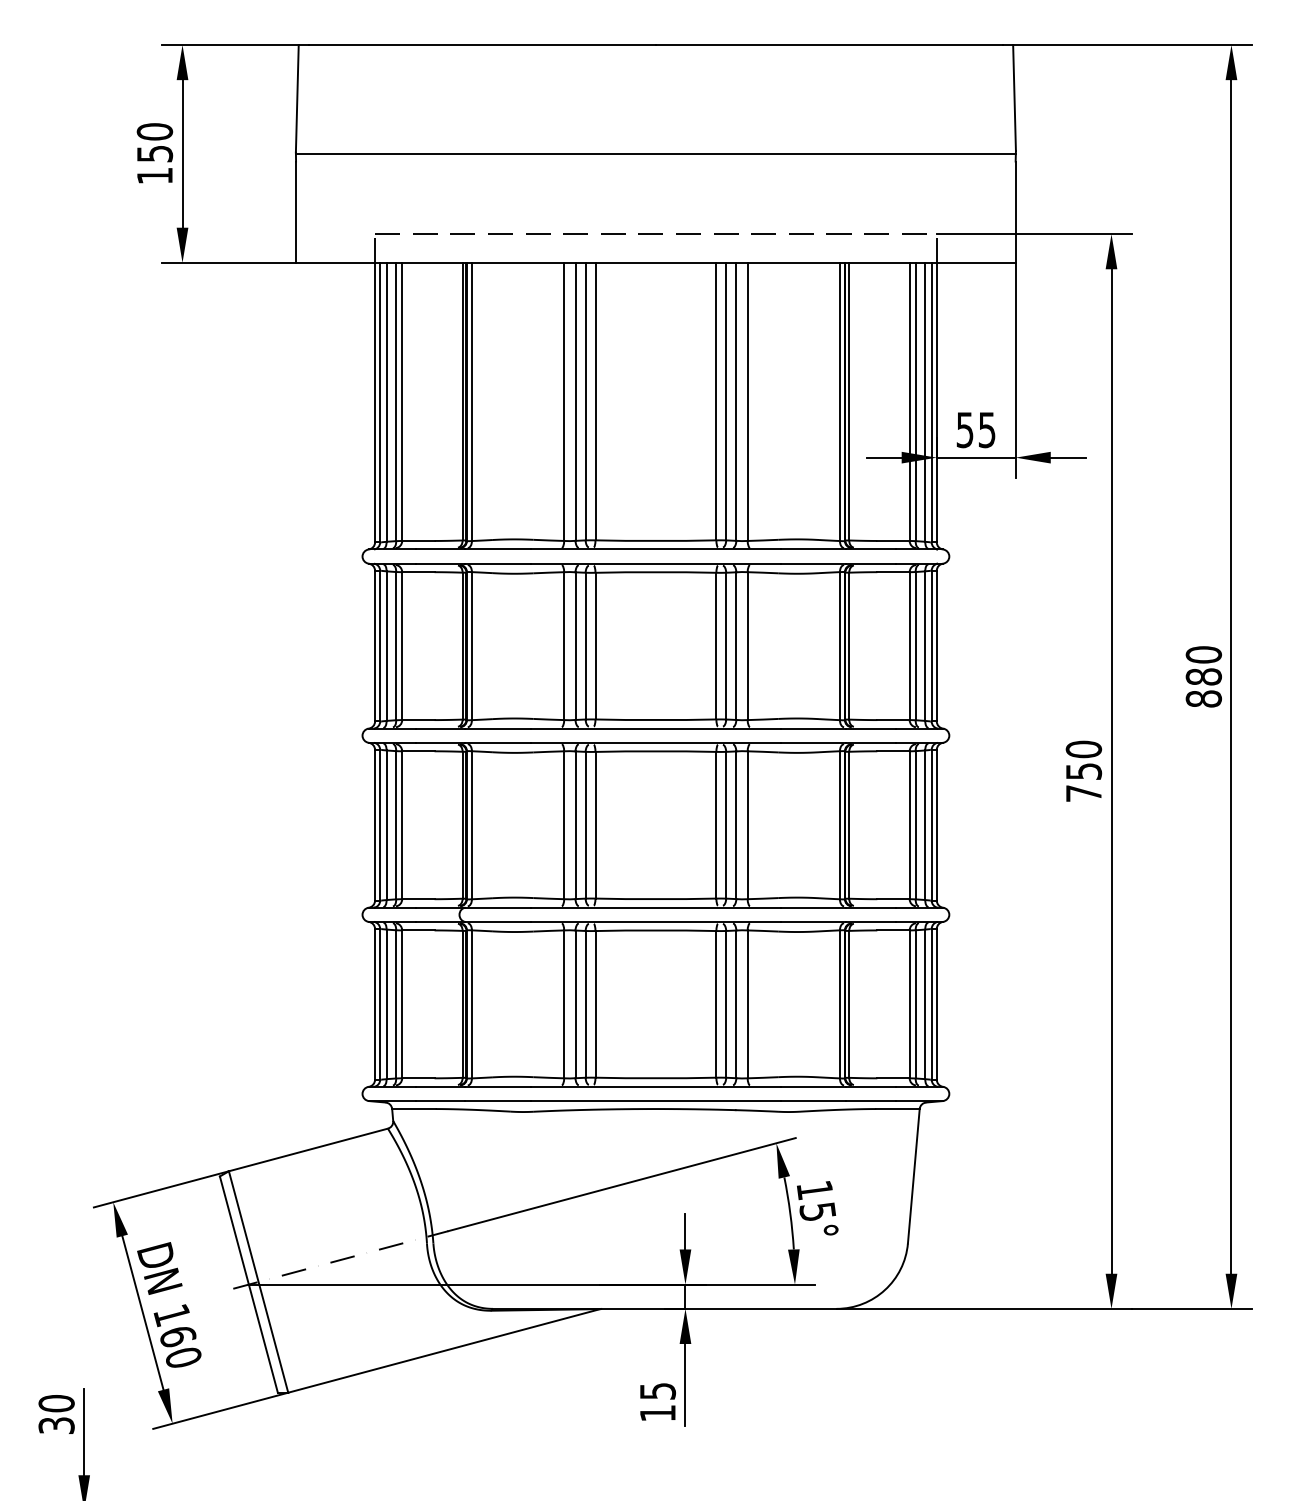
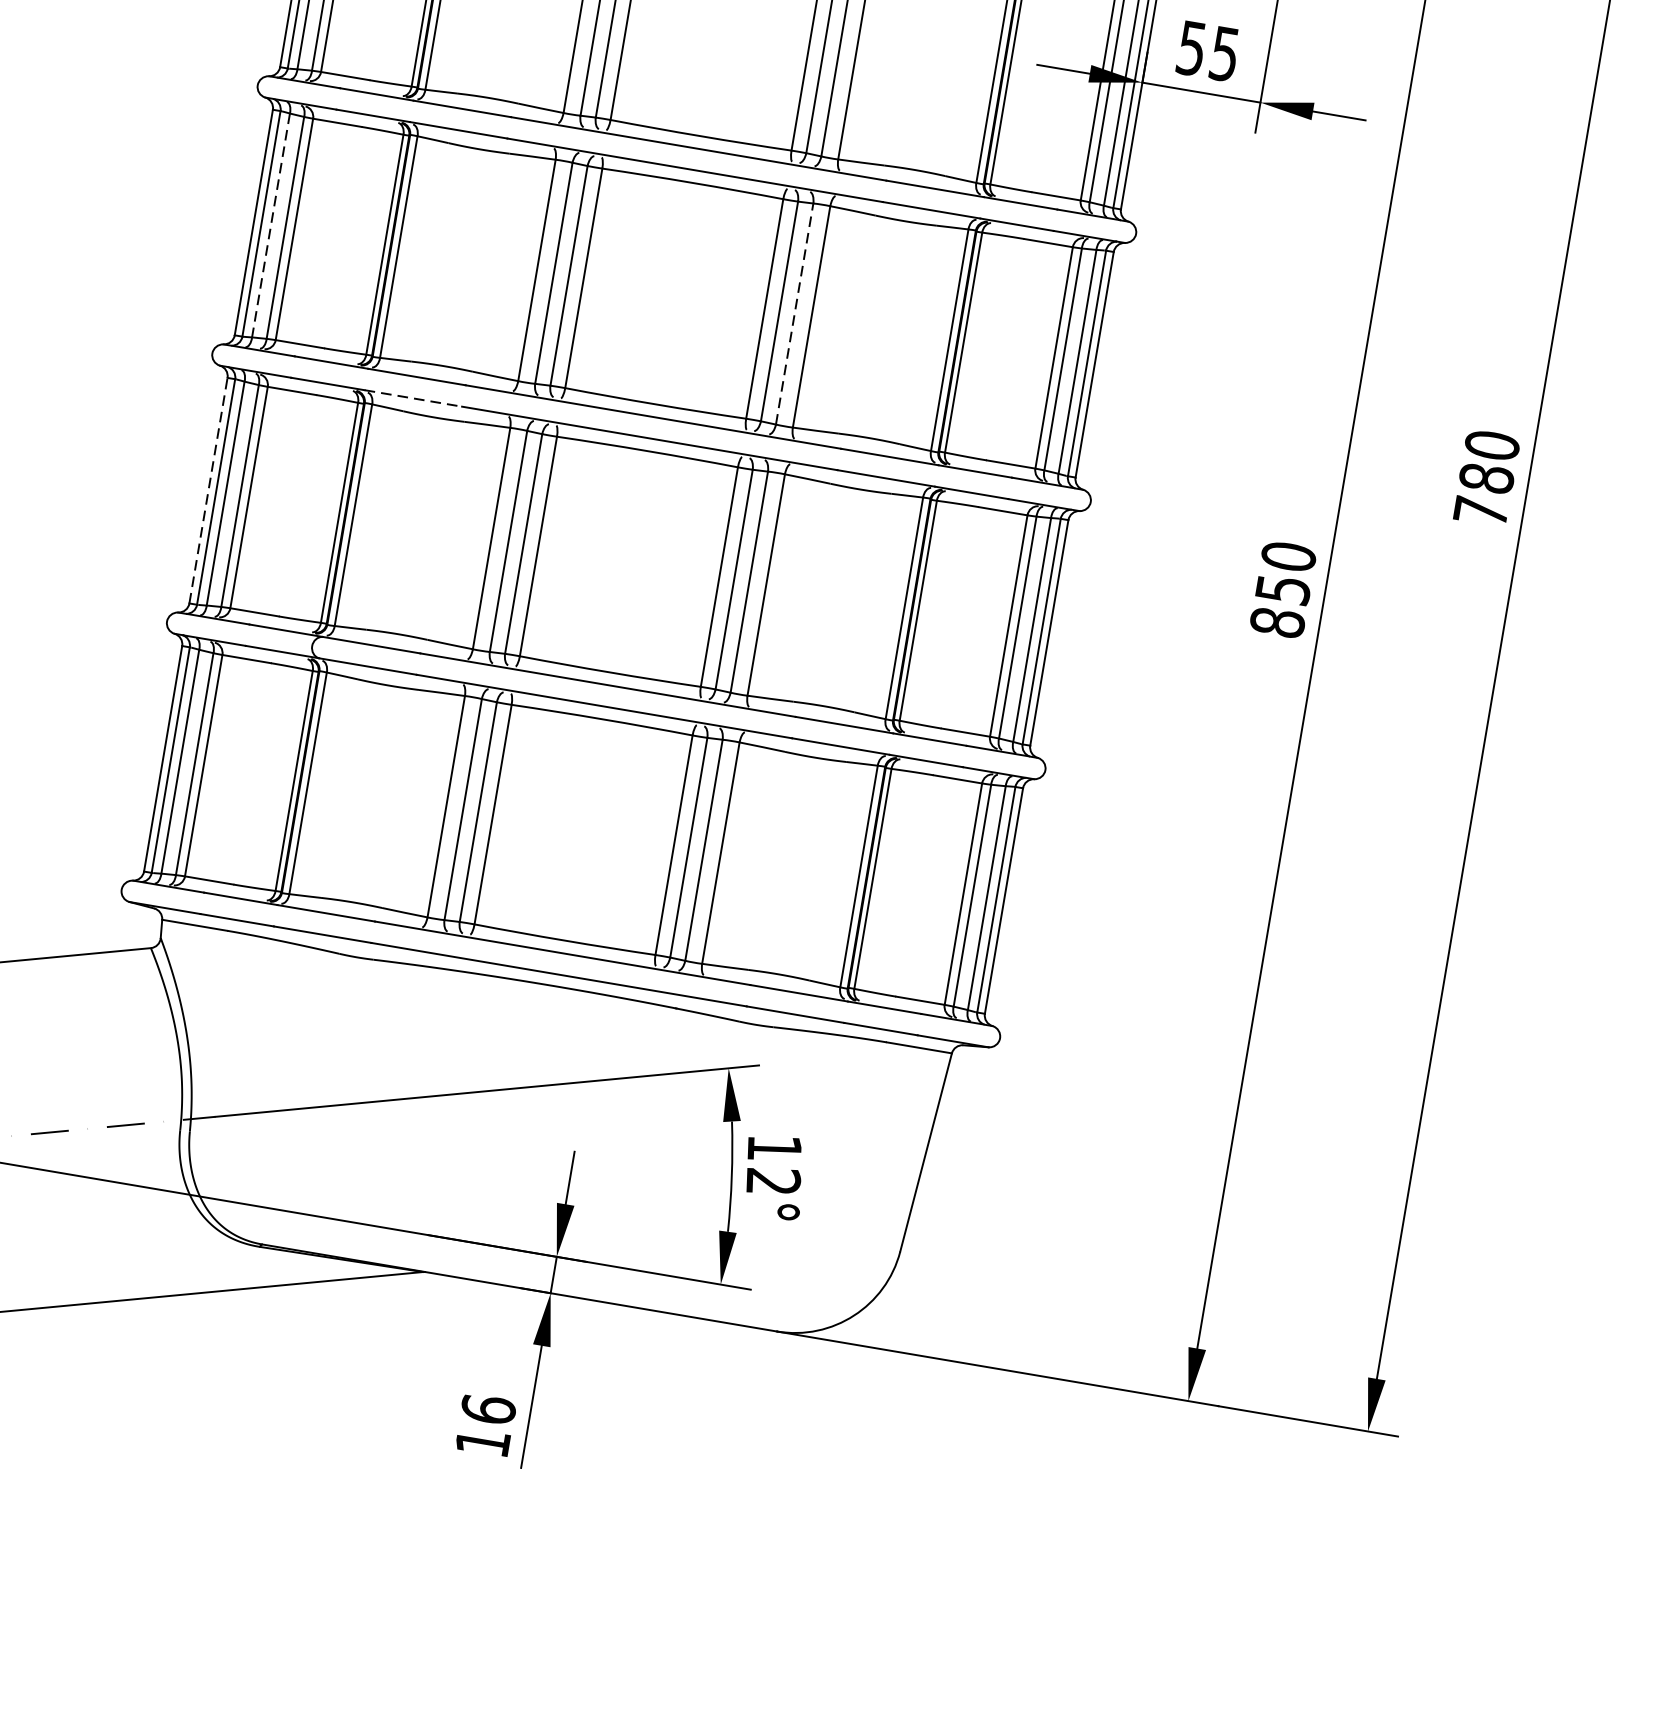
line: (386, 646) -> (270, 225), solid -> dashed
line: (736, 646) -> (794, 314), solid -> dashed
text: (1203, 698) -> (1480, 510), 880 -> 780
line: (497, 742) -> (412, 397), solid -> dashed
text: (1083, 793) -> (1276, 622), 750 -> 850
line: (375, 824) -> (209, 489), solid -> dashed
text: (817, 1211) -> (772, 1180), 15° -> 12°
text: (657, 1390) -> (488, 1408), 15 -> 16

